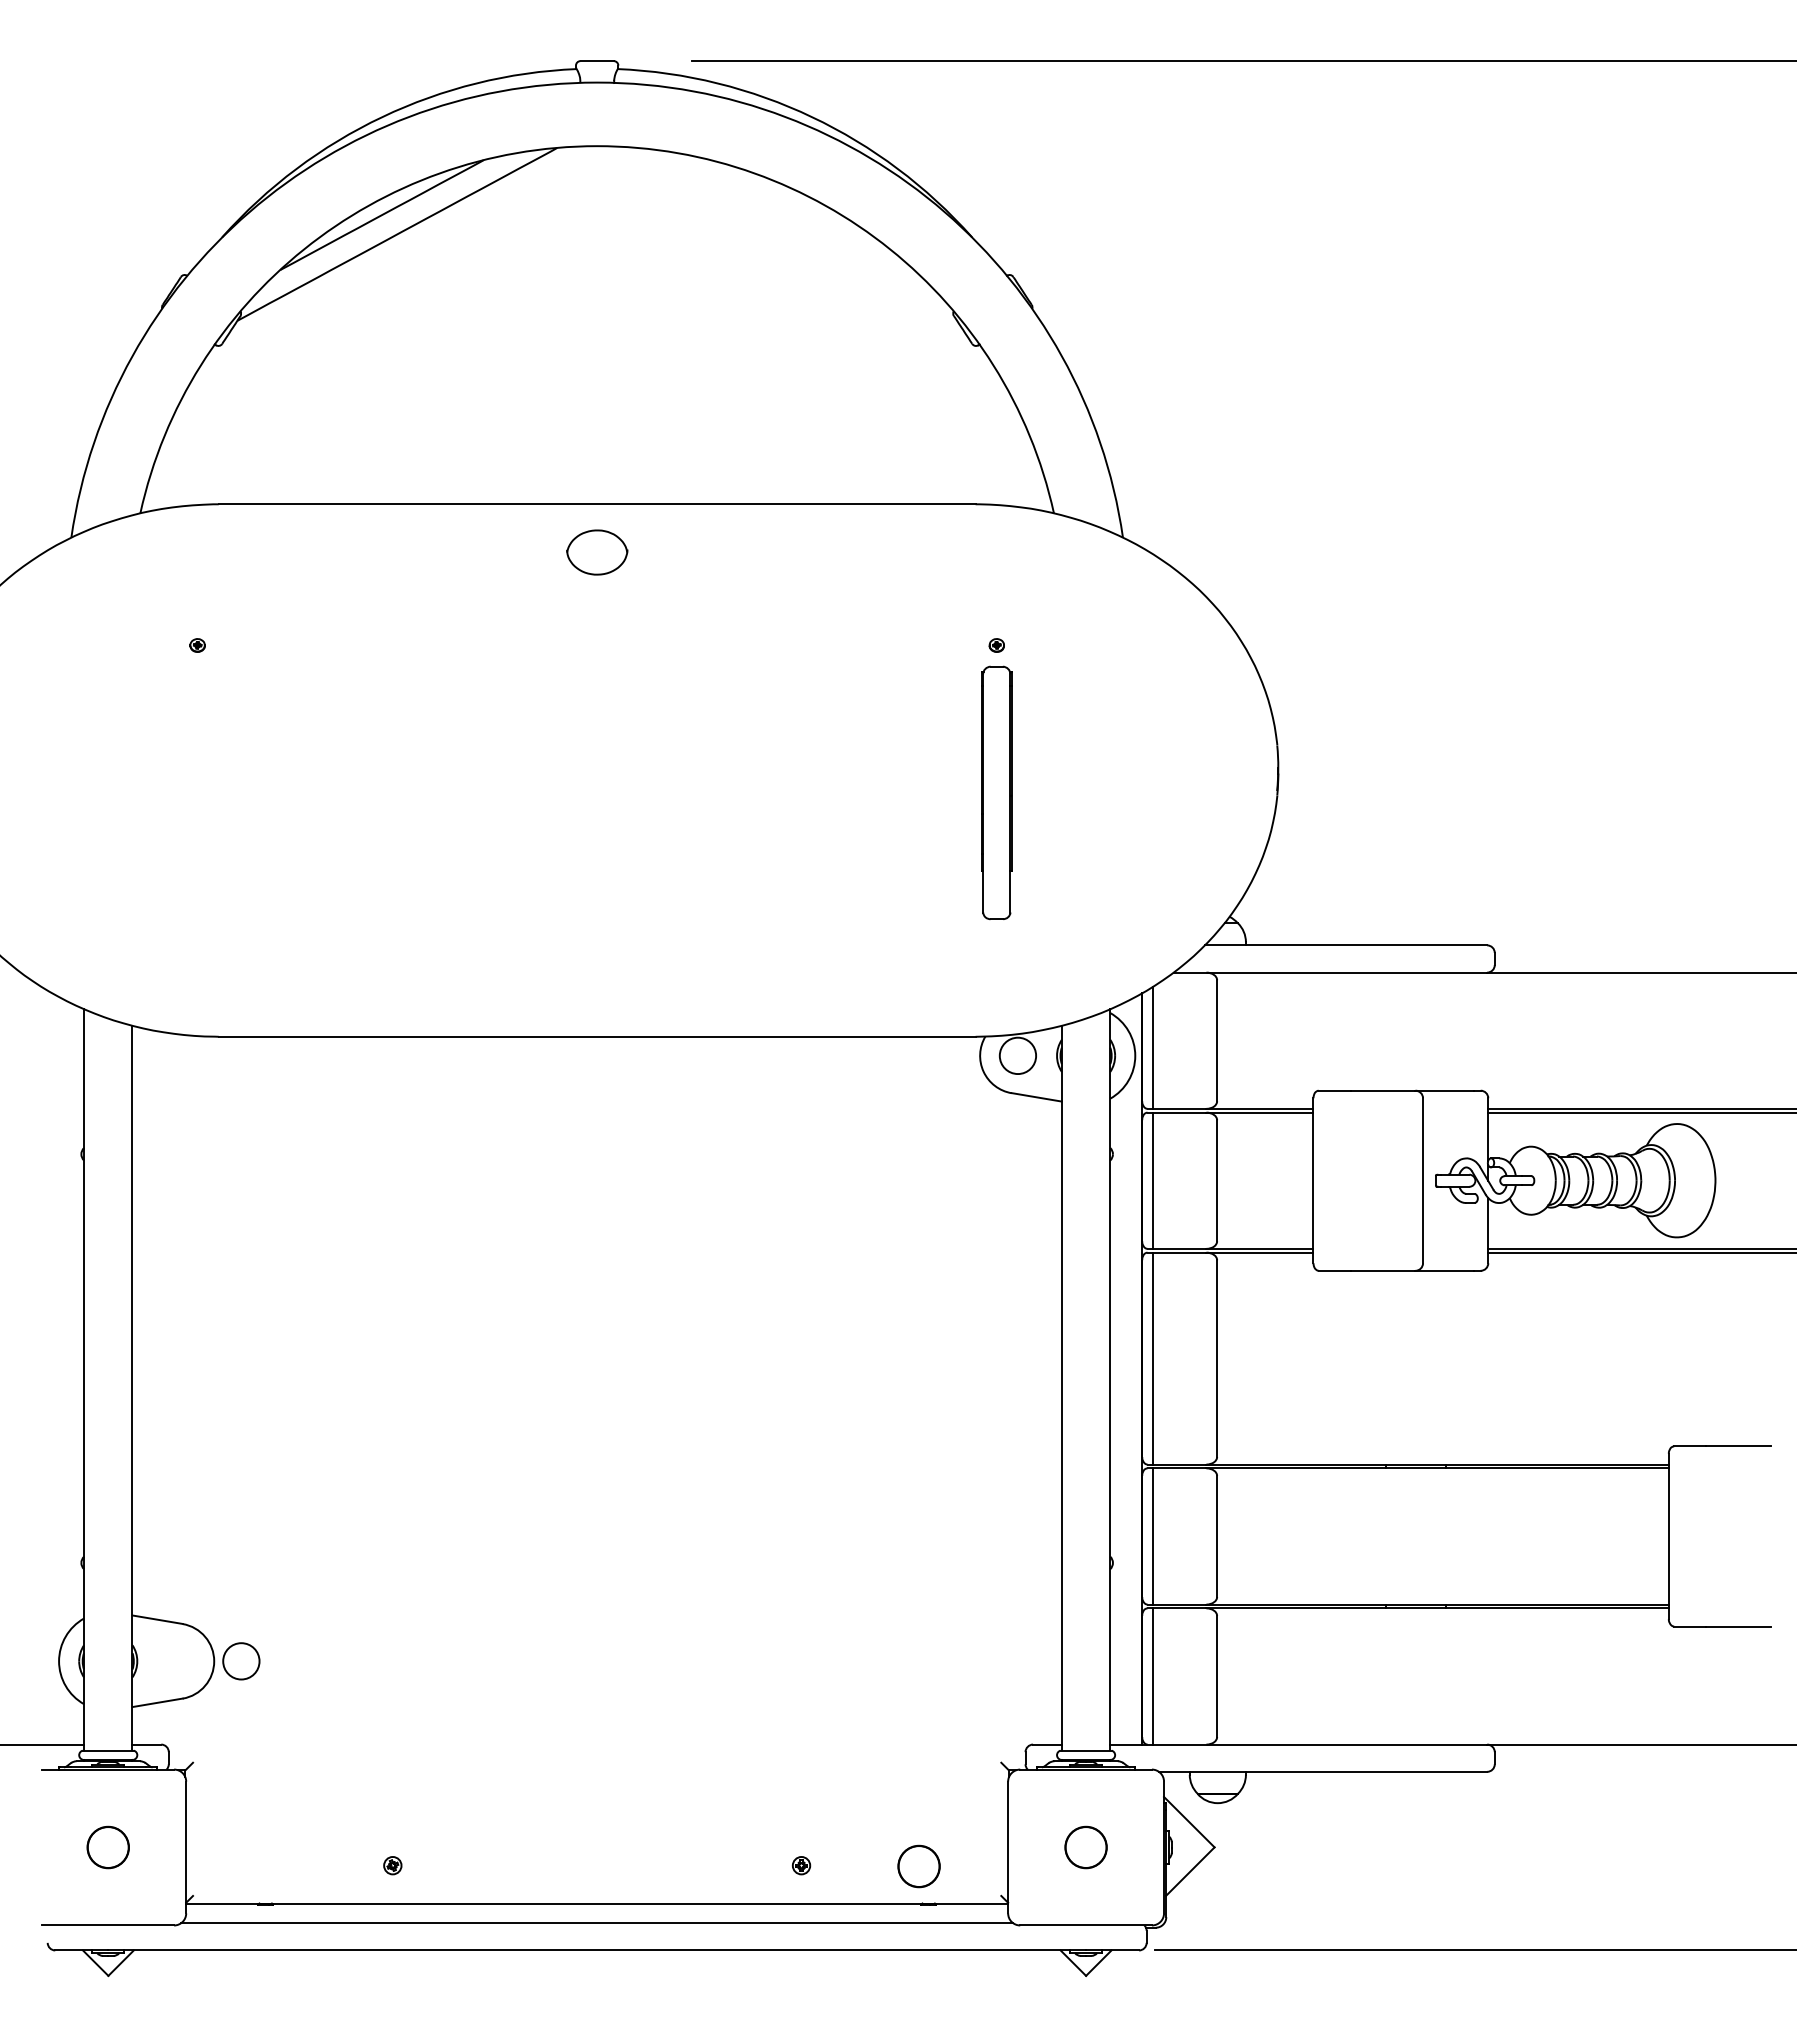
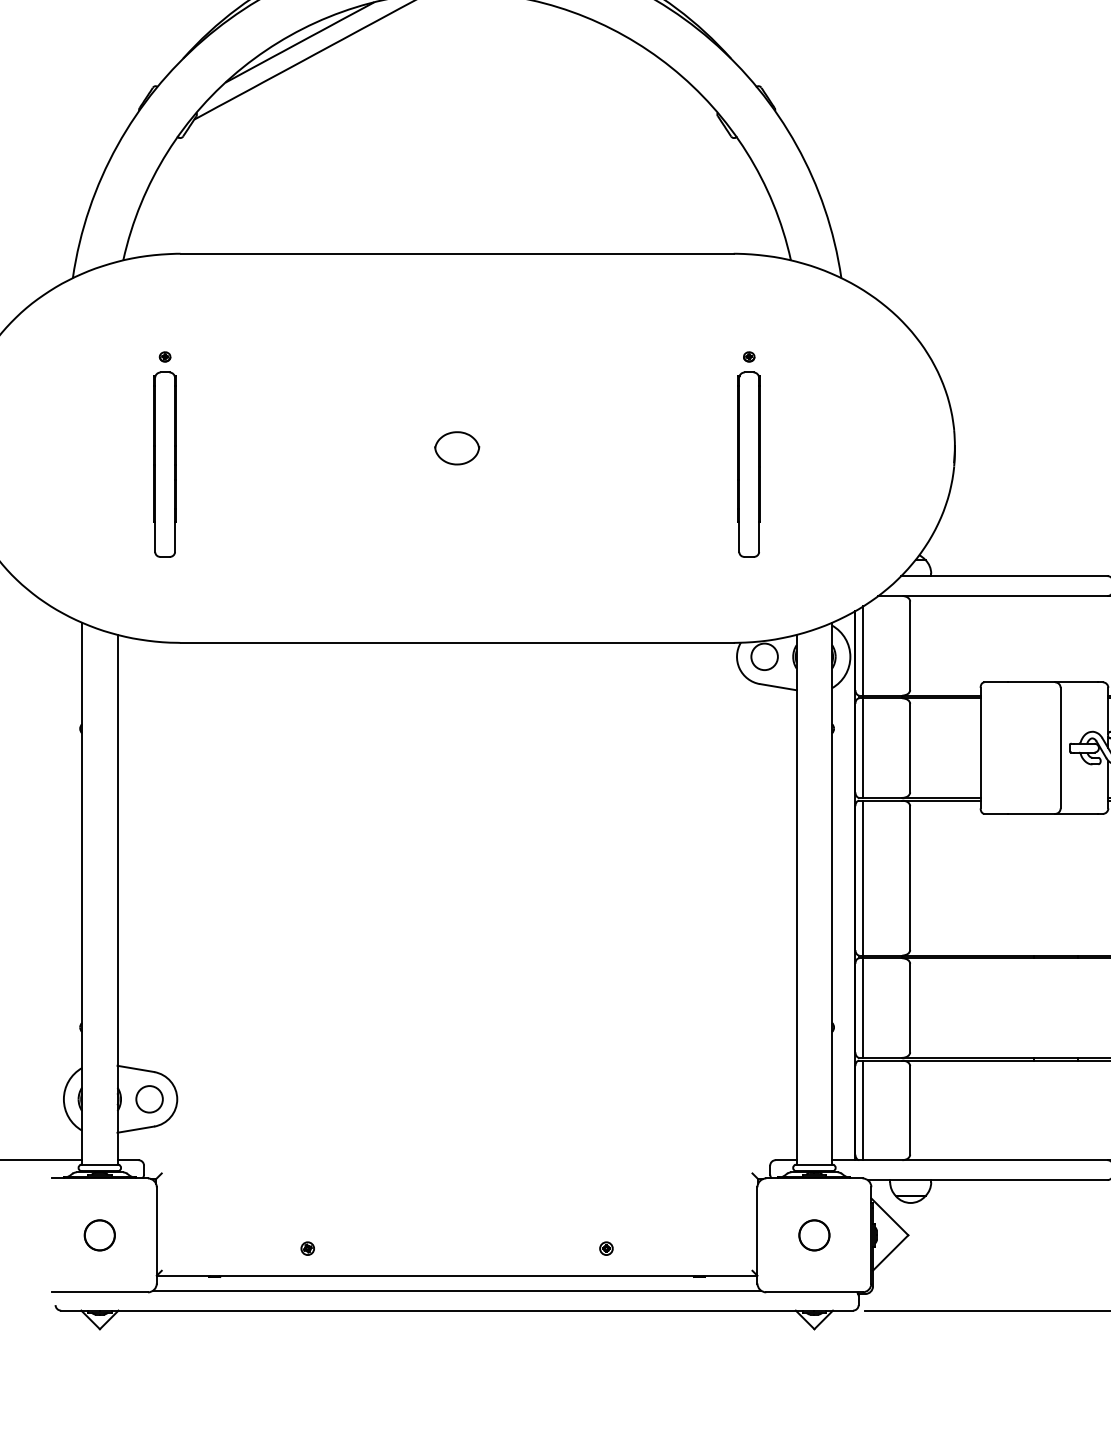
part: (597, 552) -> (457, 448), moved
part: (197, 792) -> (165, 464), added
circle: (241, 1661) -> (149, 1099), moved
part: (918, 1866) -> (691, 1249), removed

